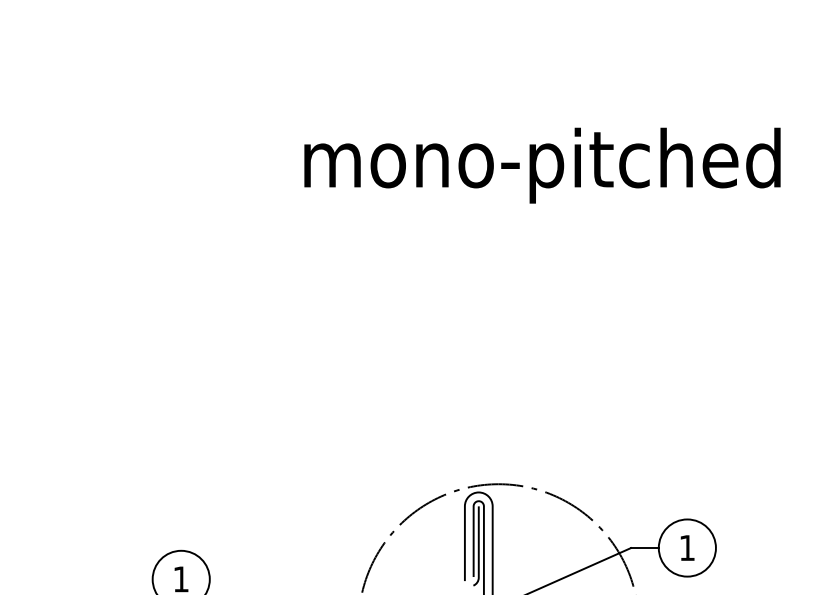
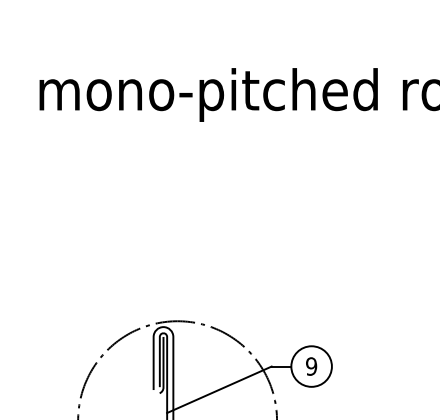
text: (687, 547) -> (311, 366), 1 -> 9

